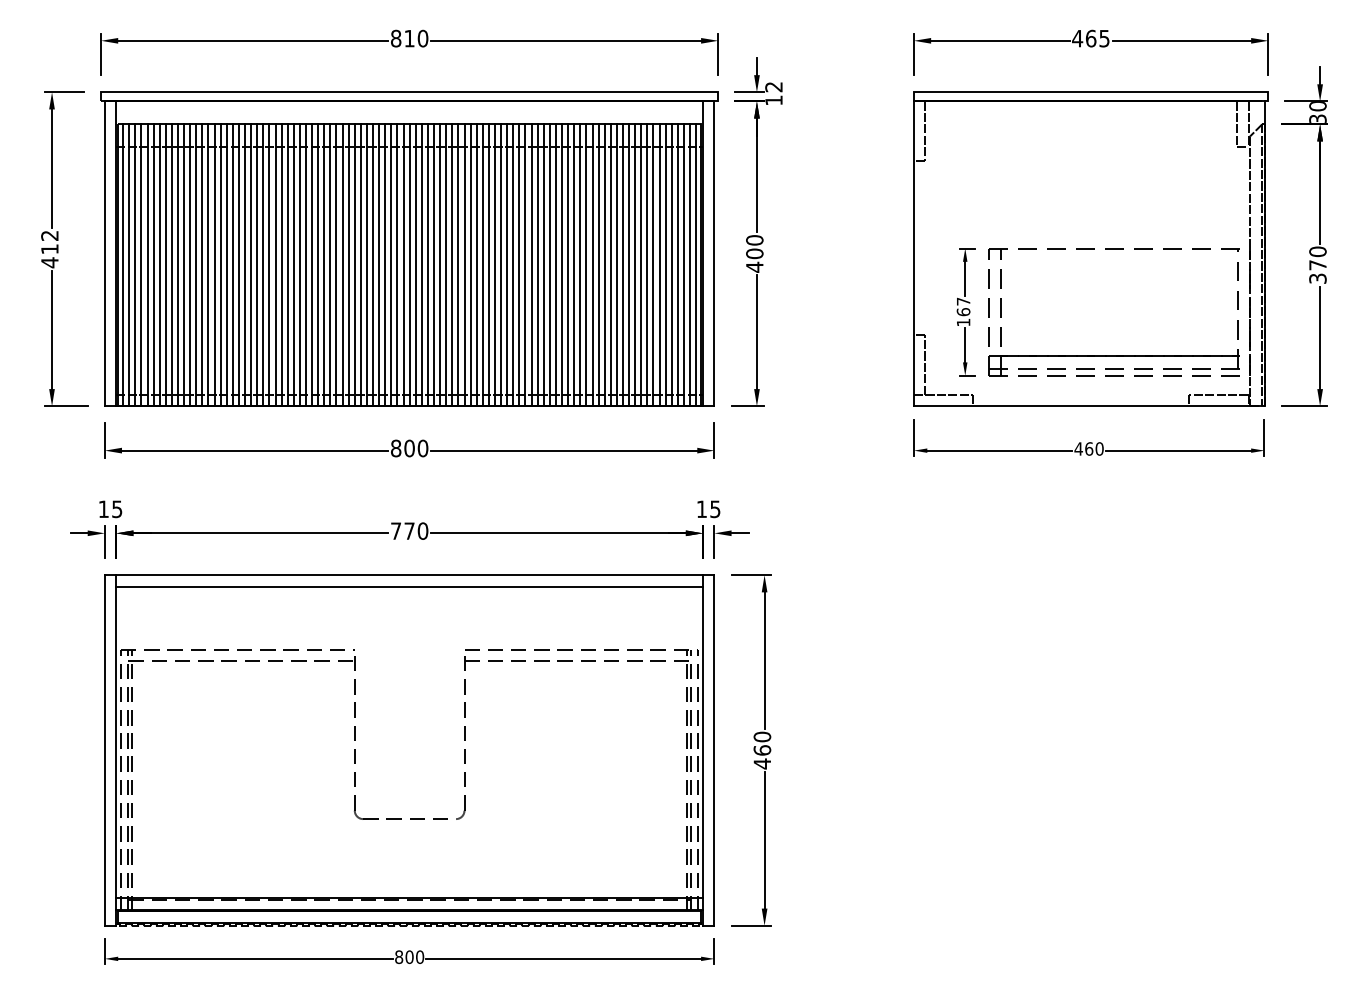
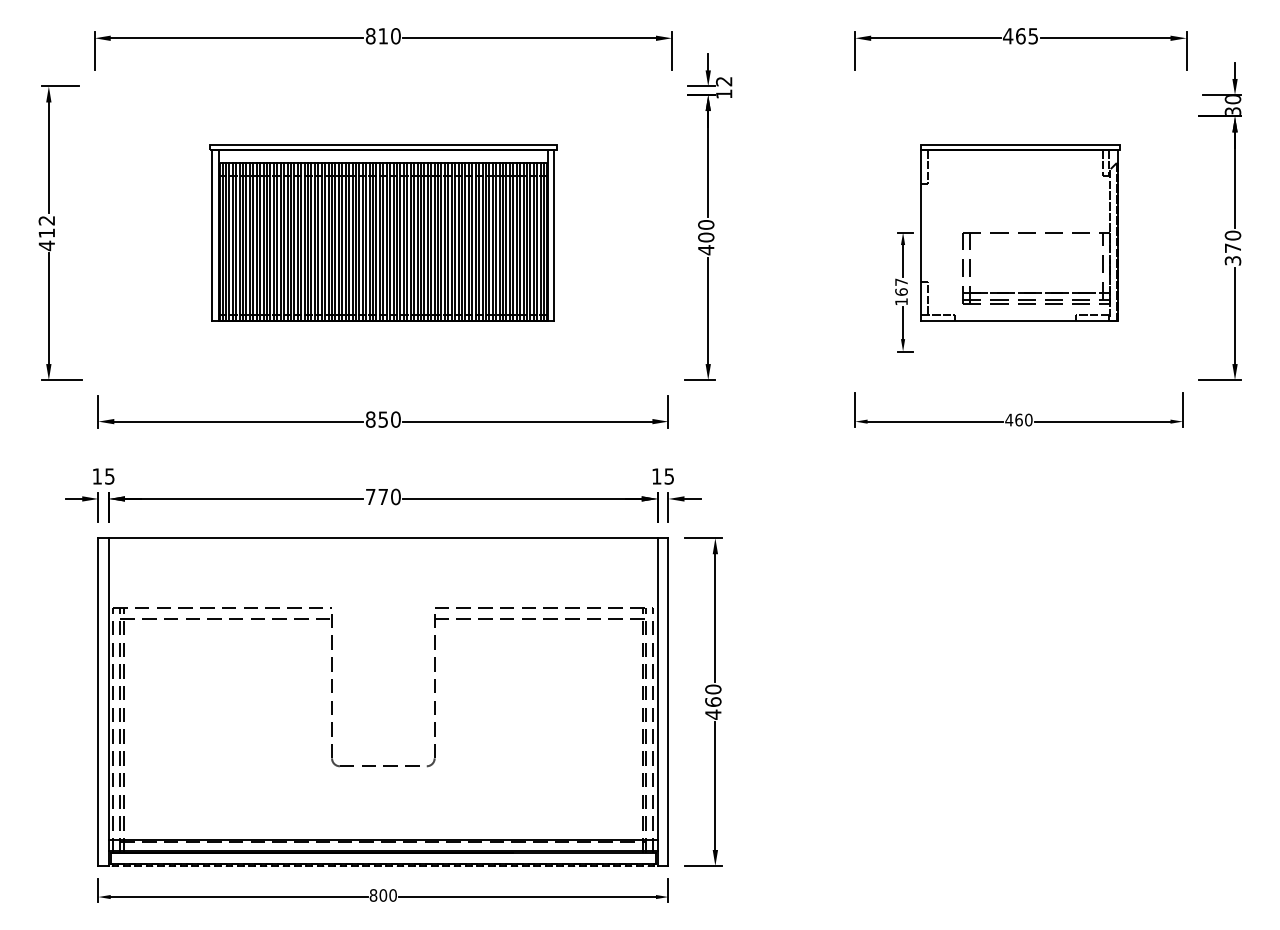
part: (409, 248) -> (383, 232), size x0.6
part: (1090, 248) -> (1020, 232), size x0.6
text: (409, 448) -> (383, 419), 800 -> 850
line: (409, 586) -> (383, 548), removed

